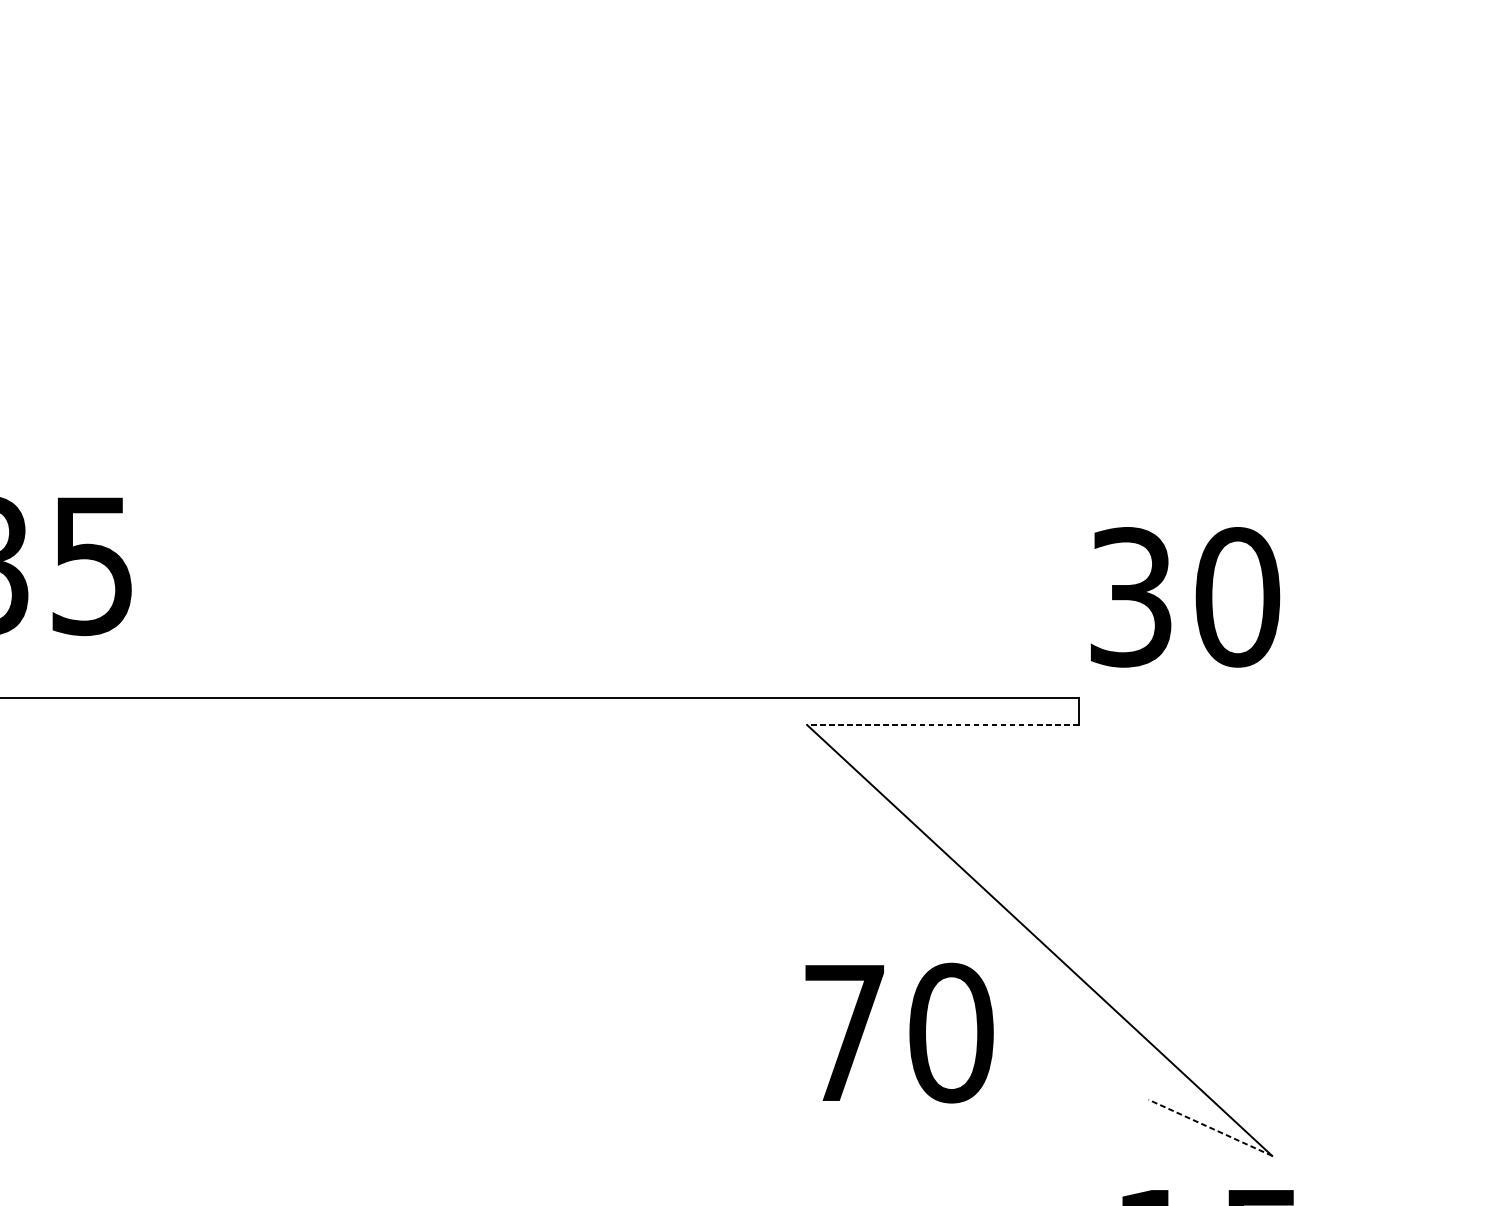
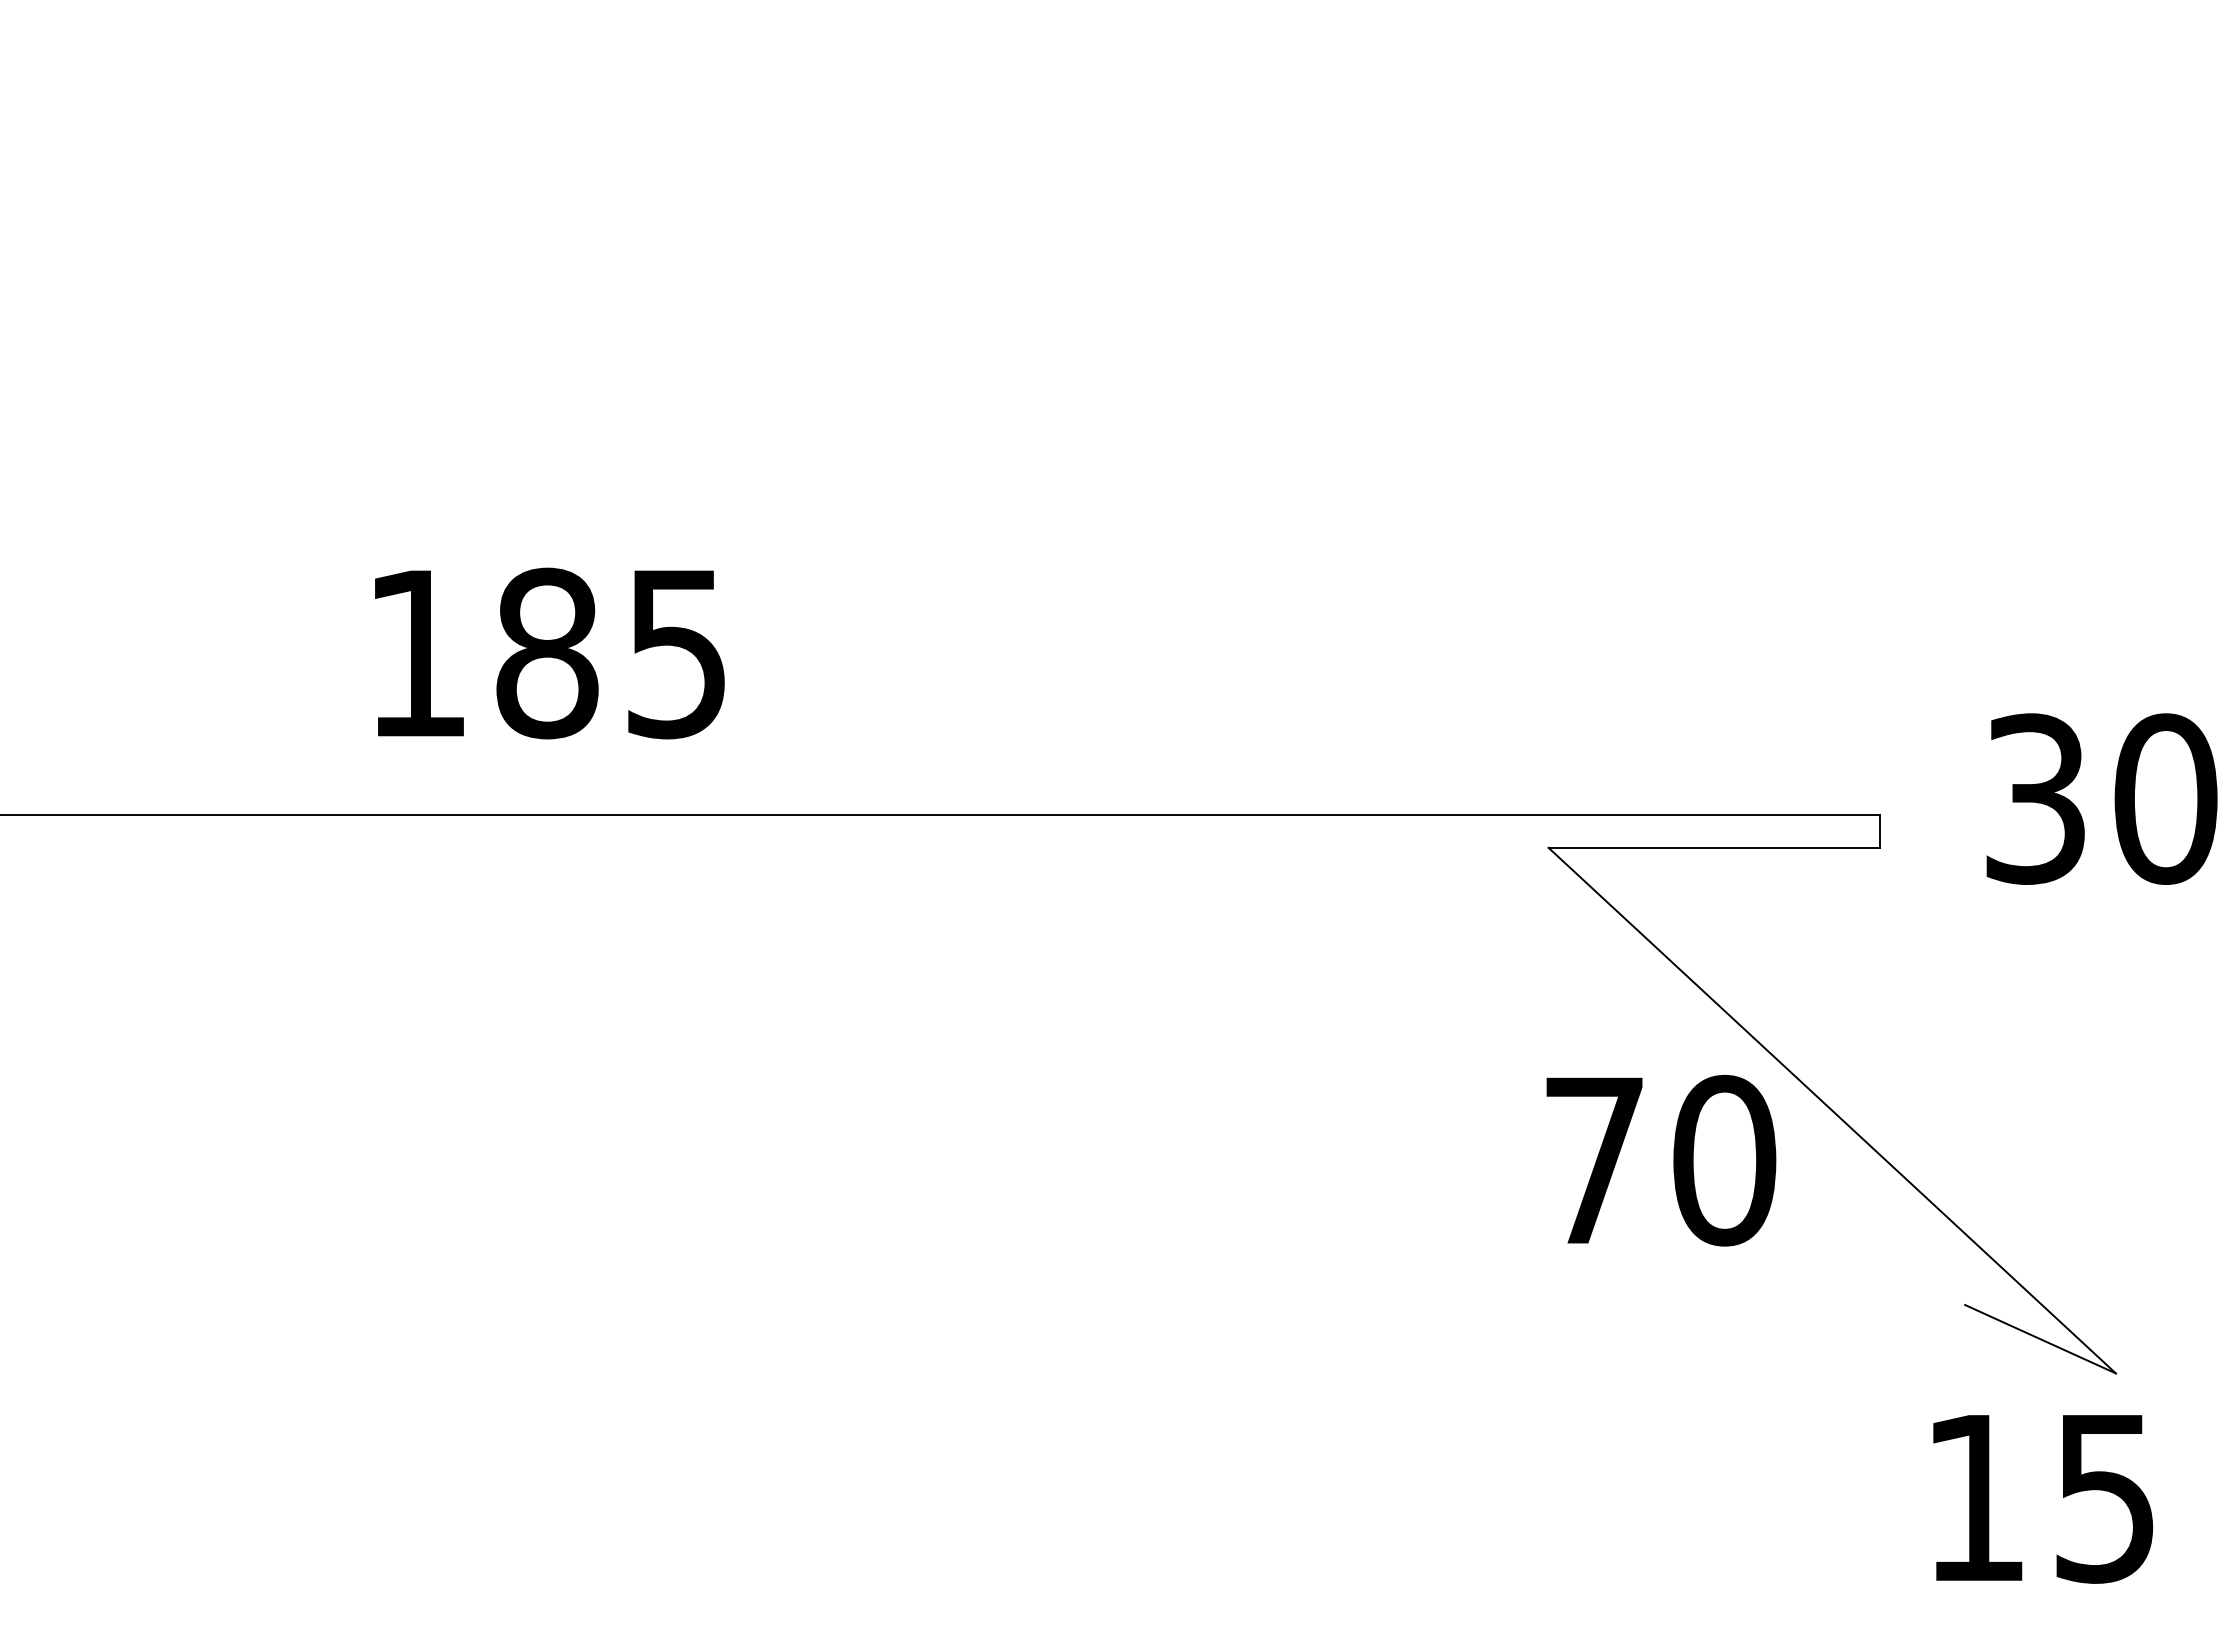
text: (1184, 596) -> (2101, 798), moved
line: (943, 724) -> (1714, 847), dashed -> solid
text: (899, 1032) -> (1661, 1160), moved
line: (1210, 1128) -> (2040, 1339), dashed -> solid

